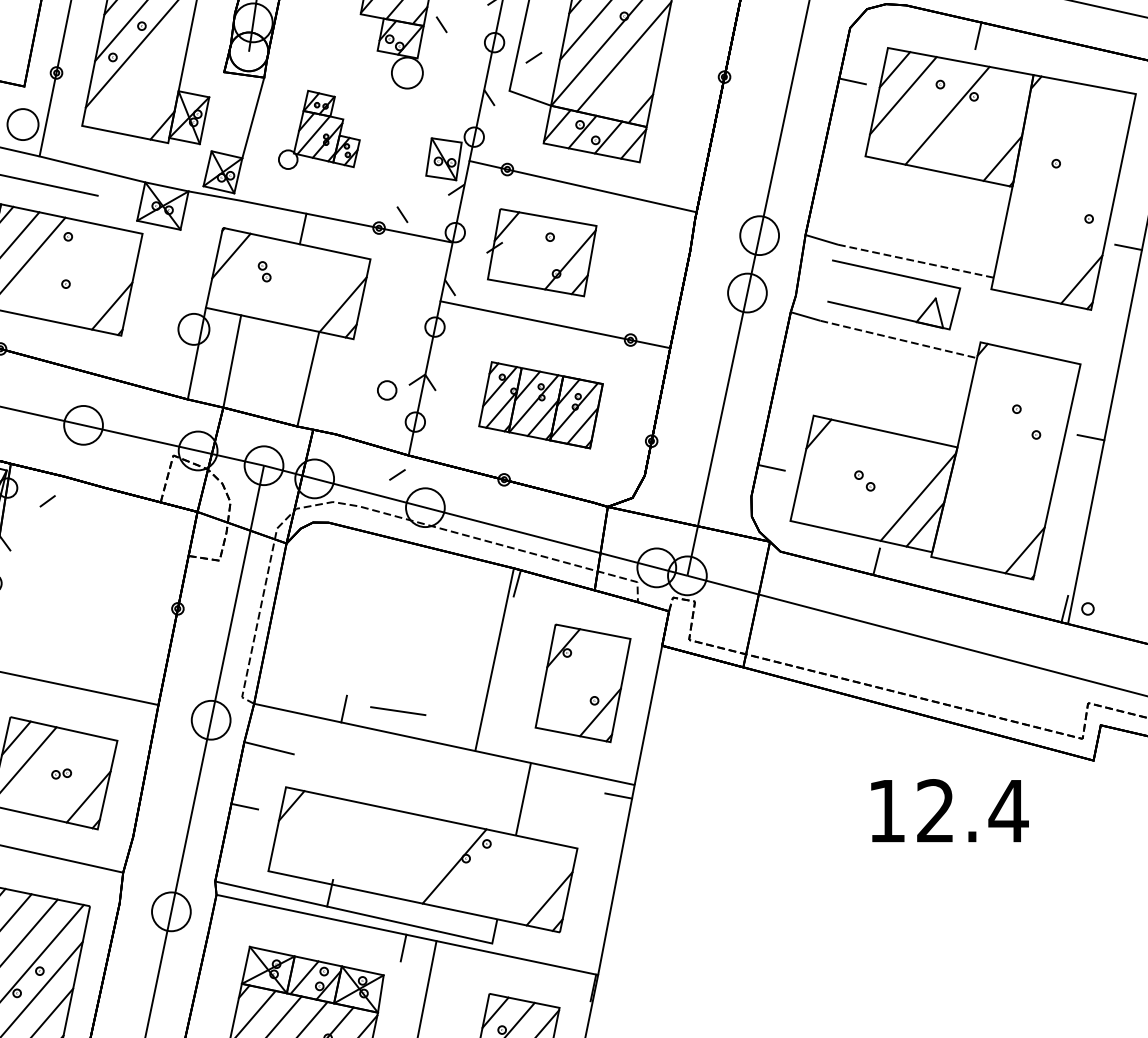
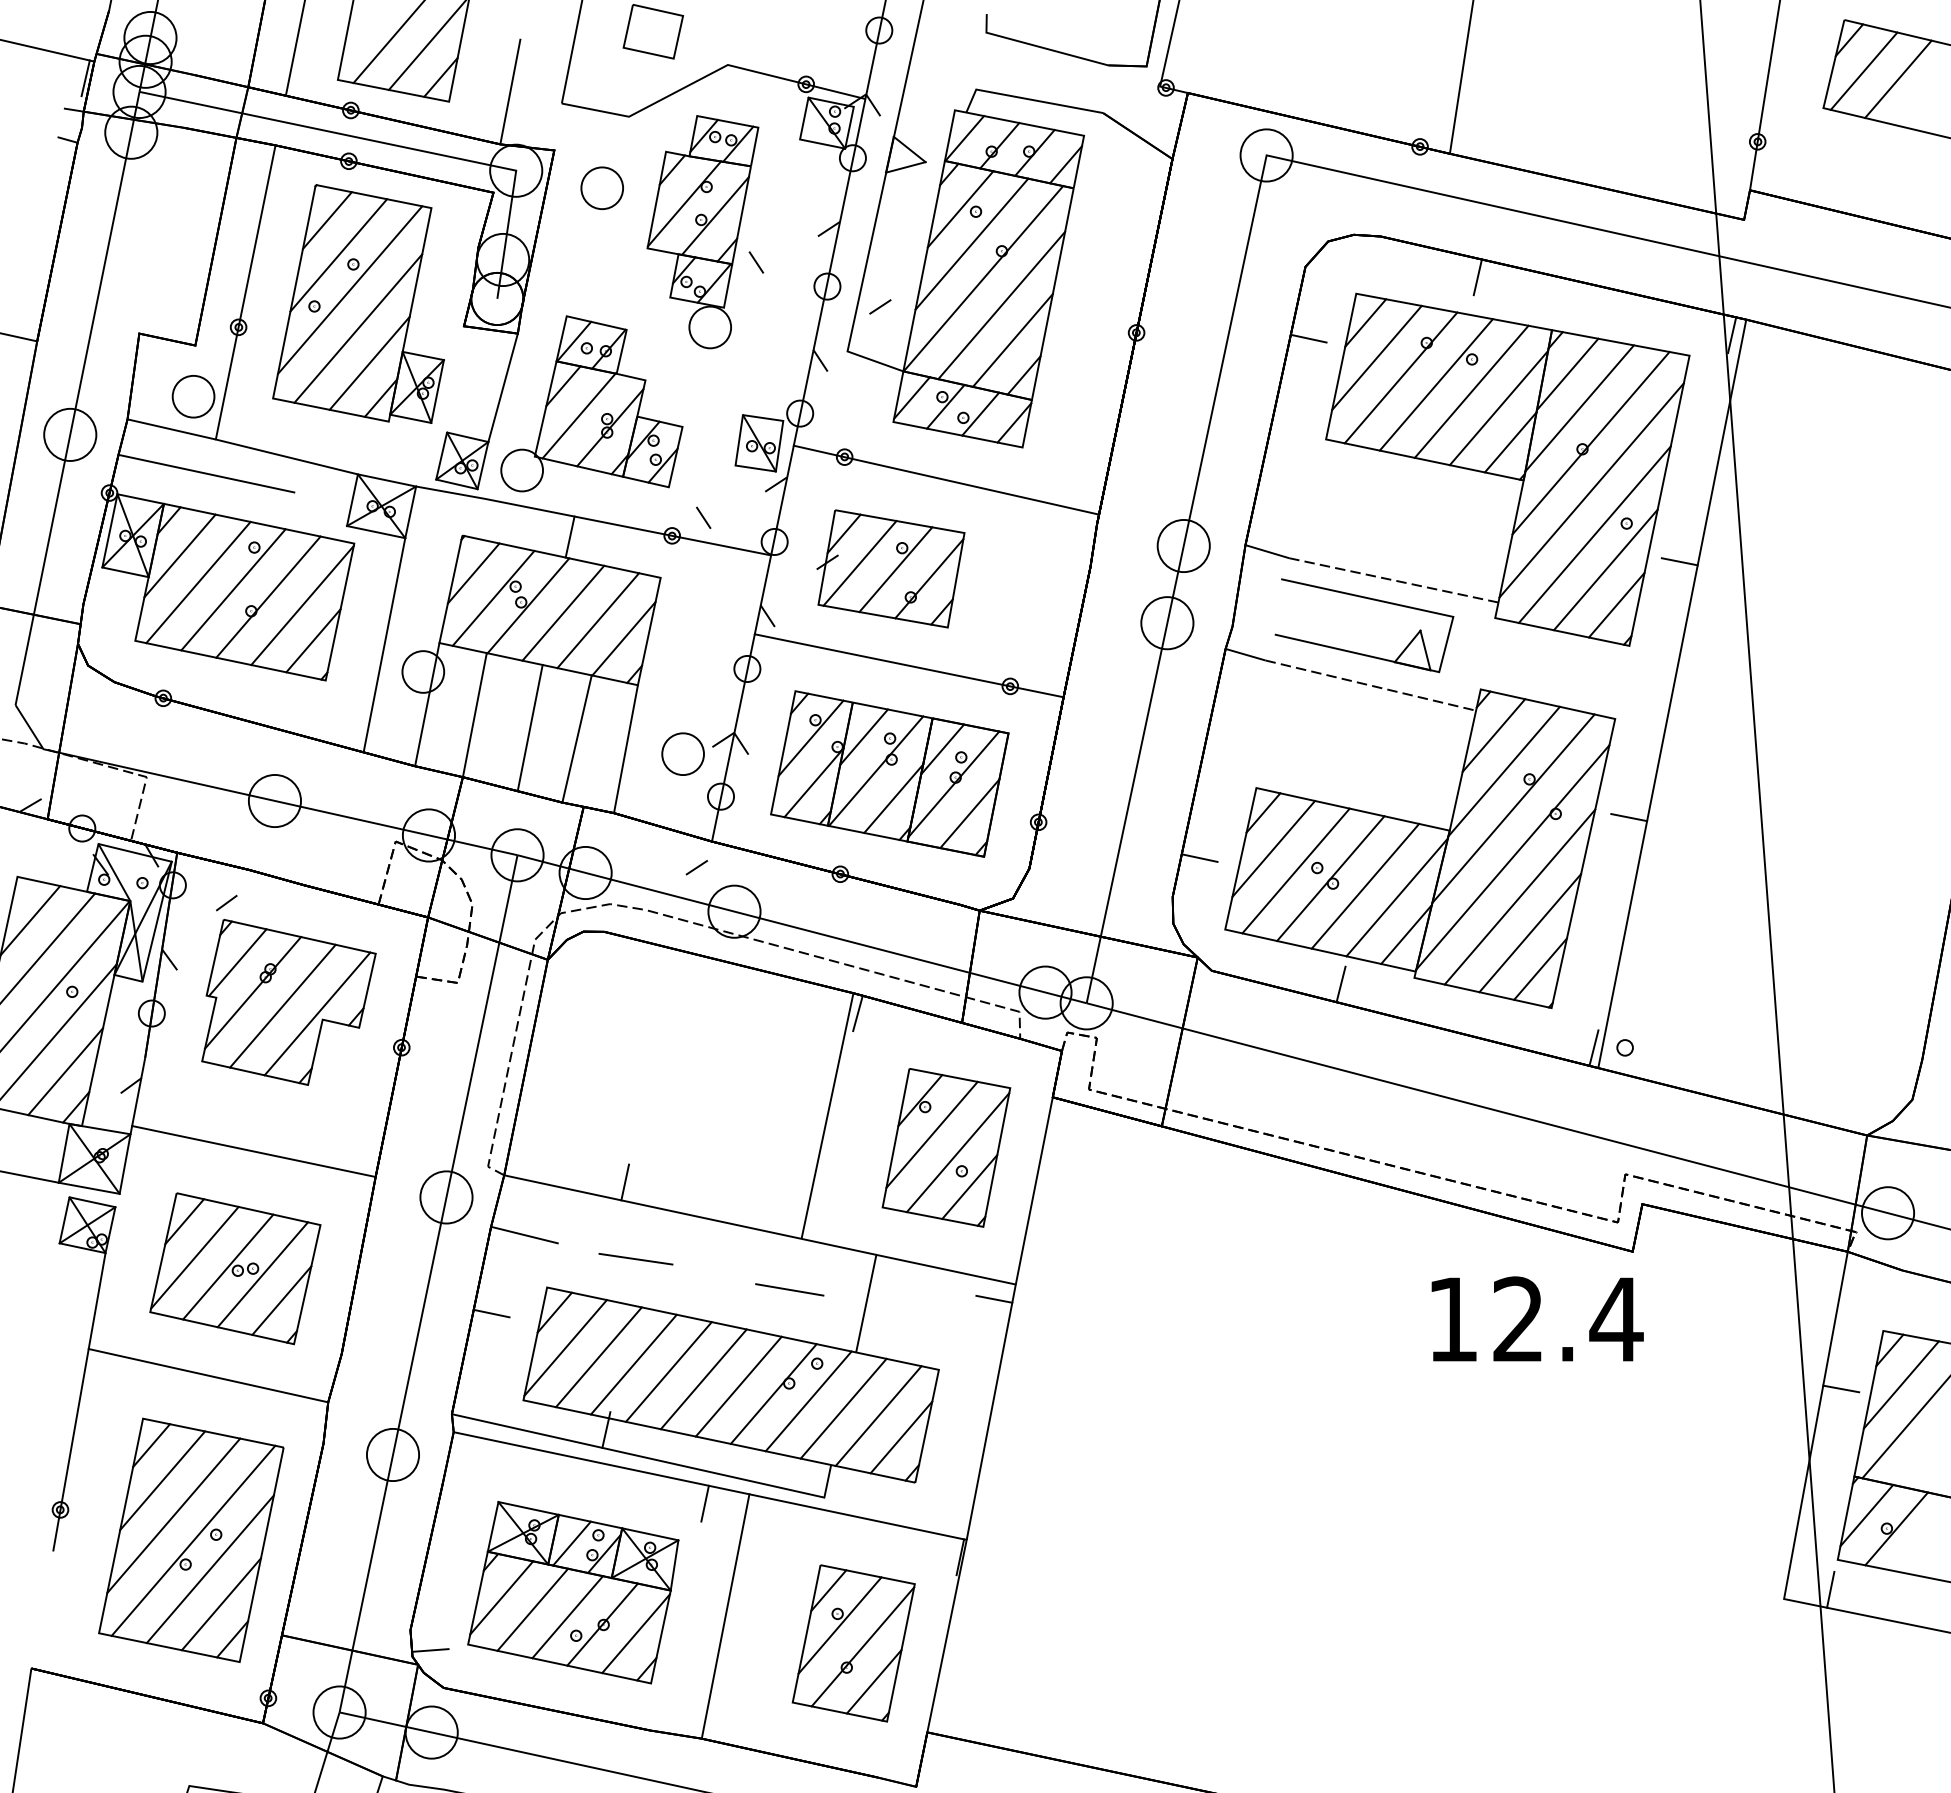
line: (145, 73) -> (358, 328), added
line: (632, 82) -> (1012, 340), added
line: (153, 99) -> (369, 362), added
line: (1045, 108) -> (1567, 374), added
line: (920, 110) -> (1400, 377), added
line: (973, 120) -> (1471, 391), added
part: (319, 129) -> (591, 403), size x1.67
line: (993, 133) -> (1498, 408), added
line: (1054, 133) -> (1579, 408), added
line: (1062, 158) -> (1590, 442), added
line: (1062, 194) -> (1591, 490), added
line: (1065, 227) -> (1594, 534), added
line: (518, 248) -> (859, 563), added
line: (545, 253) -> (895, 569), added
line: (1073, 253) -> (1605, 569), added
line: (52, 268) -> (233, 589), added
line: (78, 273) -> (268, 596), added
line: (246, 273) -> (493, 597), added
line: (104, 279) -> (302, 605), added
line: (272, 279) -> (528, 605), added
line: (298, 285) -> (563, 612), added
line: (324, 291) -> (598, 620), added
line: (165, 309) -> (384, 645), added
line: (272, 370) -> (529, 727), added
line: (990, 376) -> (1493, 735), added
line: (344, 387) -> (625, 749), added
part: (386, 390) -> (682, 753), size x1.67
line: (997, 403) -> (1503, 771), added
part: (540, 404) -> (889, 773), size x1.43
line: (1004, 430) -> (1513, 808), added
line: (826, 460) -> (1273, 848), added
line: (1004, 467) -> (1512, 857), added
line: (842, 477) -> (1295, 870), added
line: (868, 482) -> (1330, 878), added
line: (894, 488) -> (1365, 885), added
line: (1009, 496) -> (1519, 896), added
line: (1017, 523) -> (1530, 933), added
part: (93, 575) -> (288, 1002), added
line: (571, 673) -> (931, 1134), added
line: (591, 686) -> (957, 1152), added
line: (397, 711) -> (635, 1259), moved
line: (49, 771) -> (228, 1266), added
line: (74, 777) -> (262, 1274), added
line: (466, 788) -> (789, 1289), added
text: (949, 810) -> (1537, 1318), moved
line: (299, 831) -> (565, 1347), added
line: (324, 839) -> (598, 1357), added
line: (350, 844) -> (633, 1364), added
line: (376, 849) -> (668, 1371), added
line: (402, 855) -> (703, 1379), added
line: (428, 860) -> (738, 1386), added
line: (480, 872) -> (808, 1401), added
line: (506, 877) -> (843, 1408), added
line: (532, 882) -> (878, 1415), added

